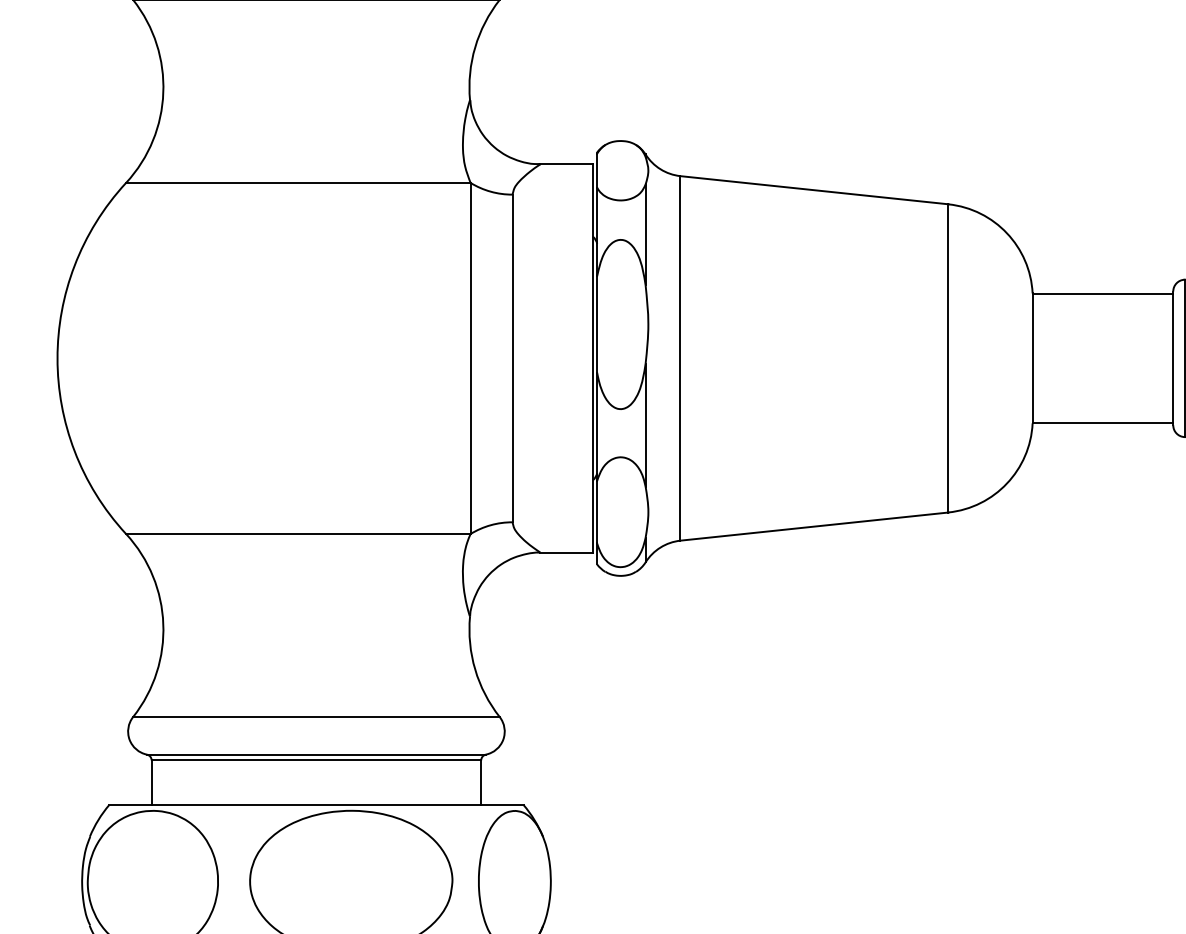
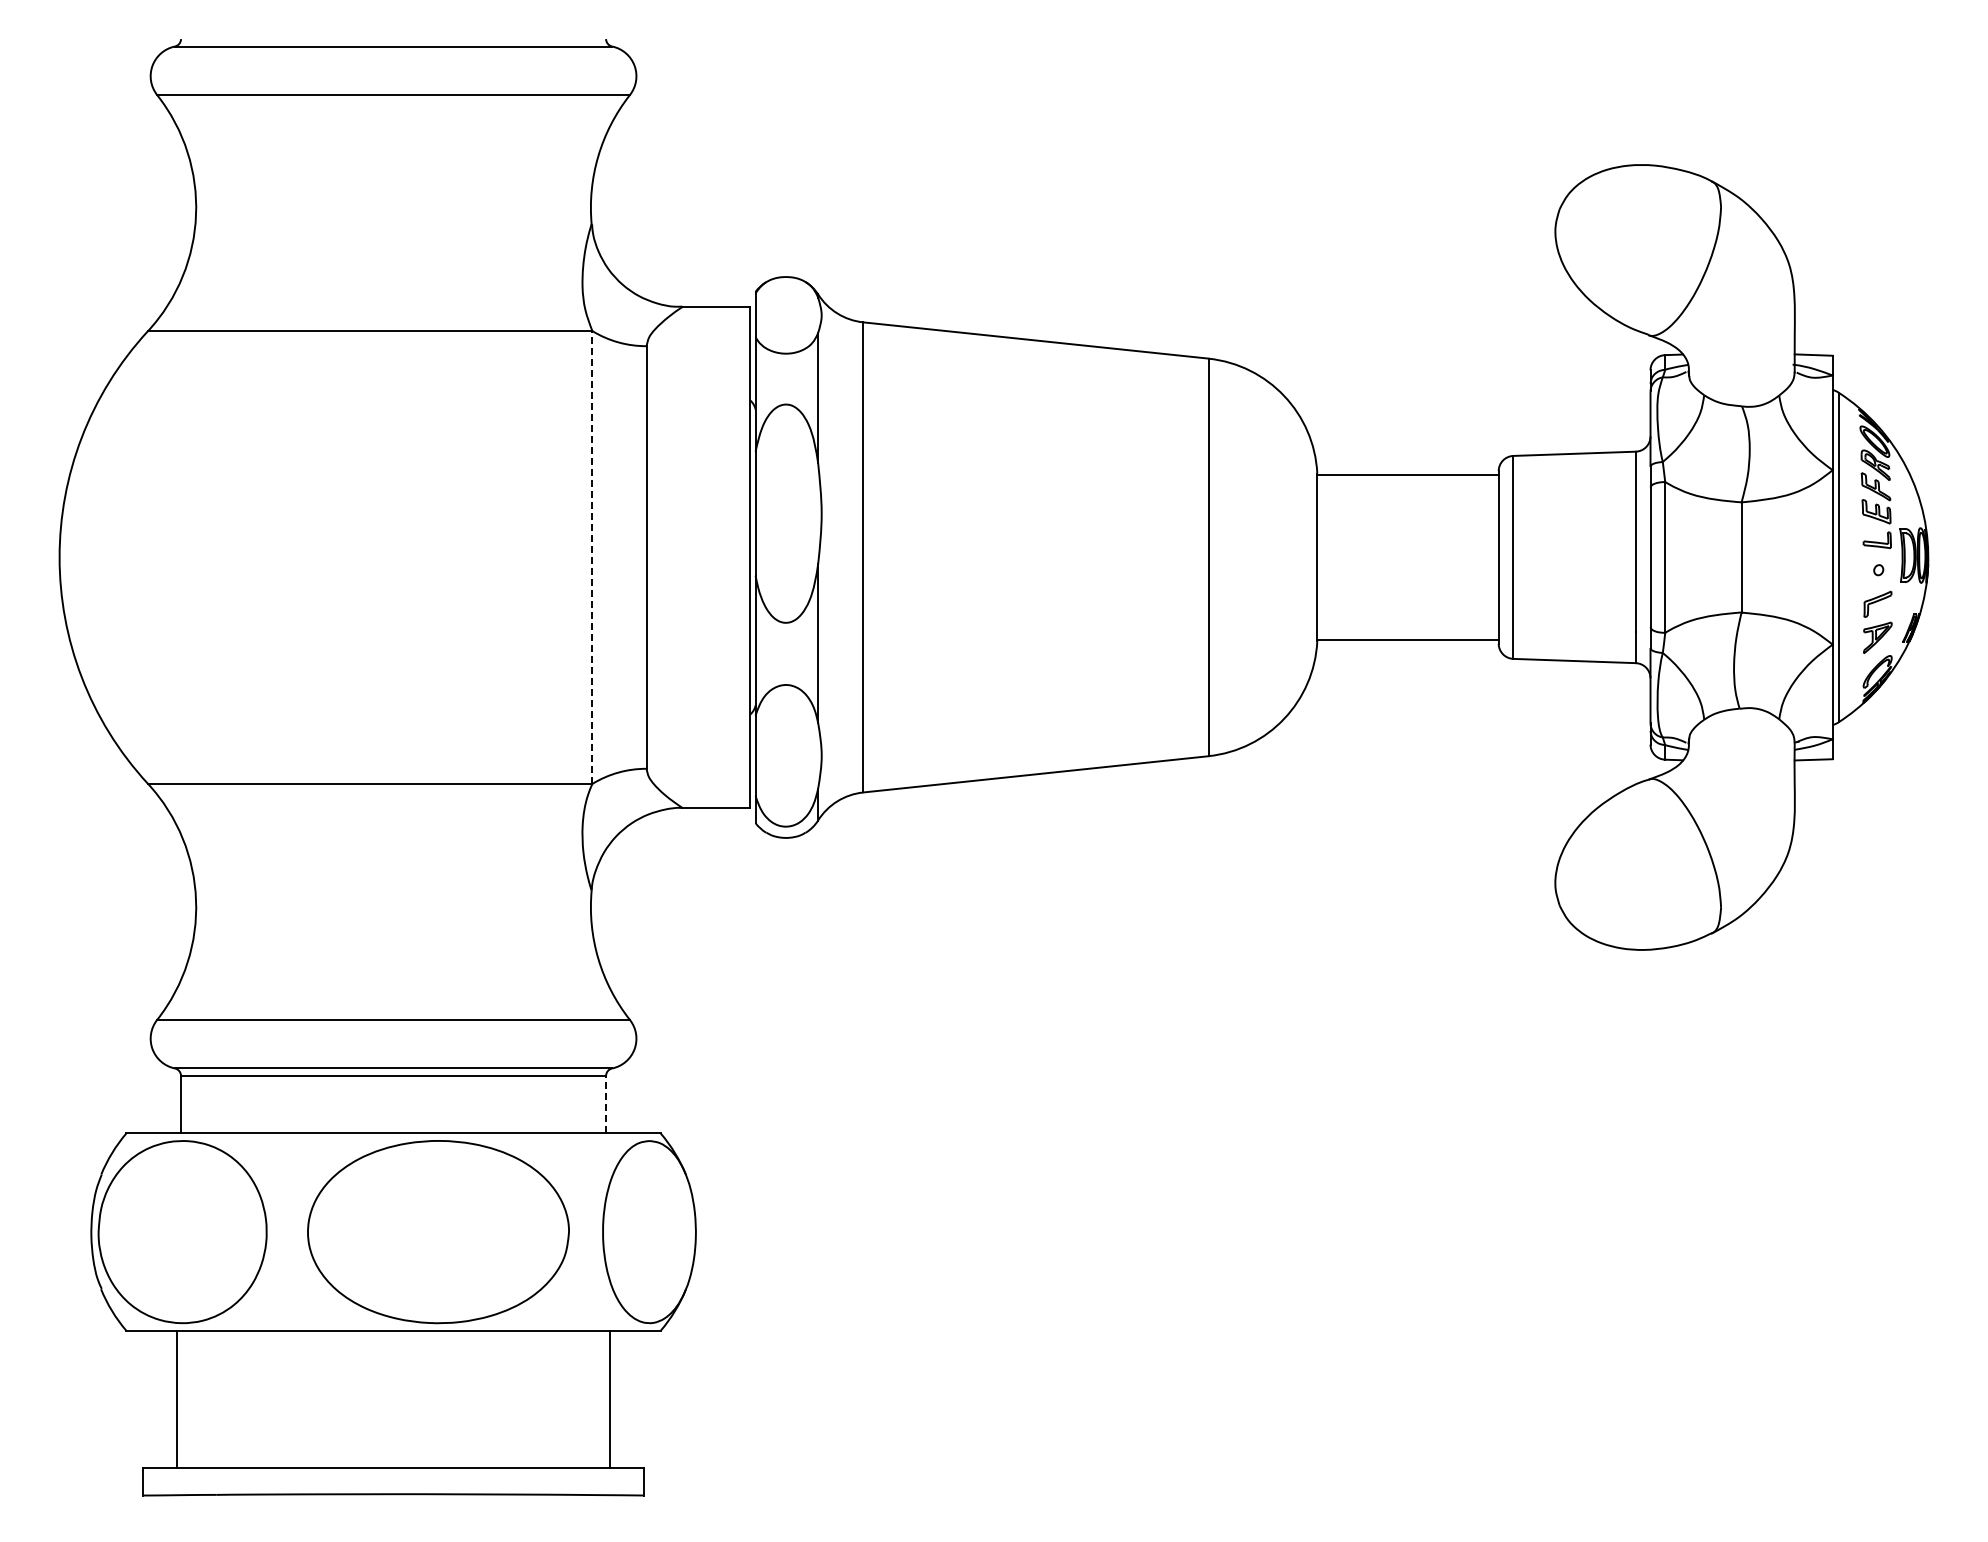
line: (470, 358) -> (592, 557), solid -> dashed
line: (481, 782) -> (606, 1104), solid -> dashed

